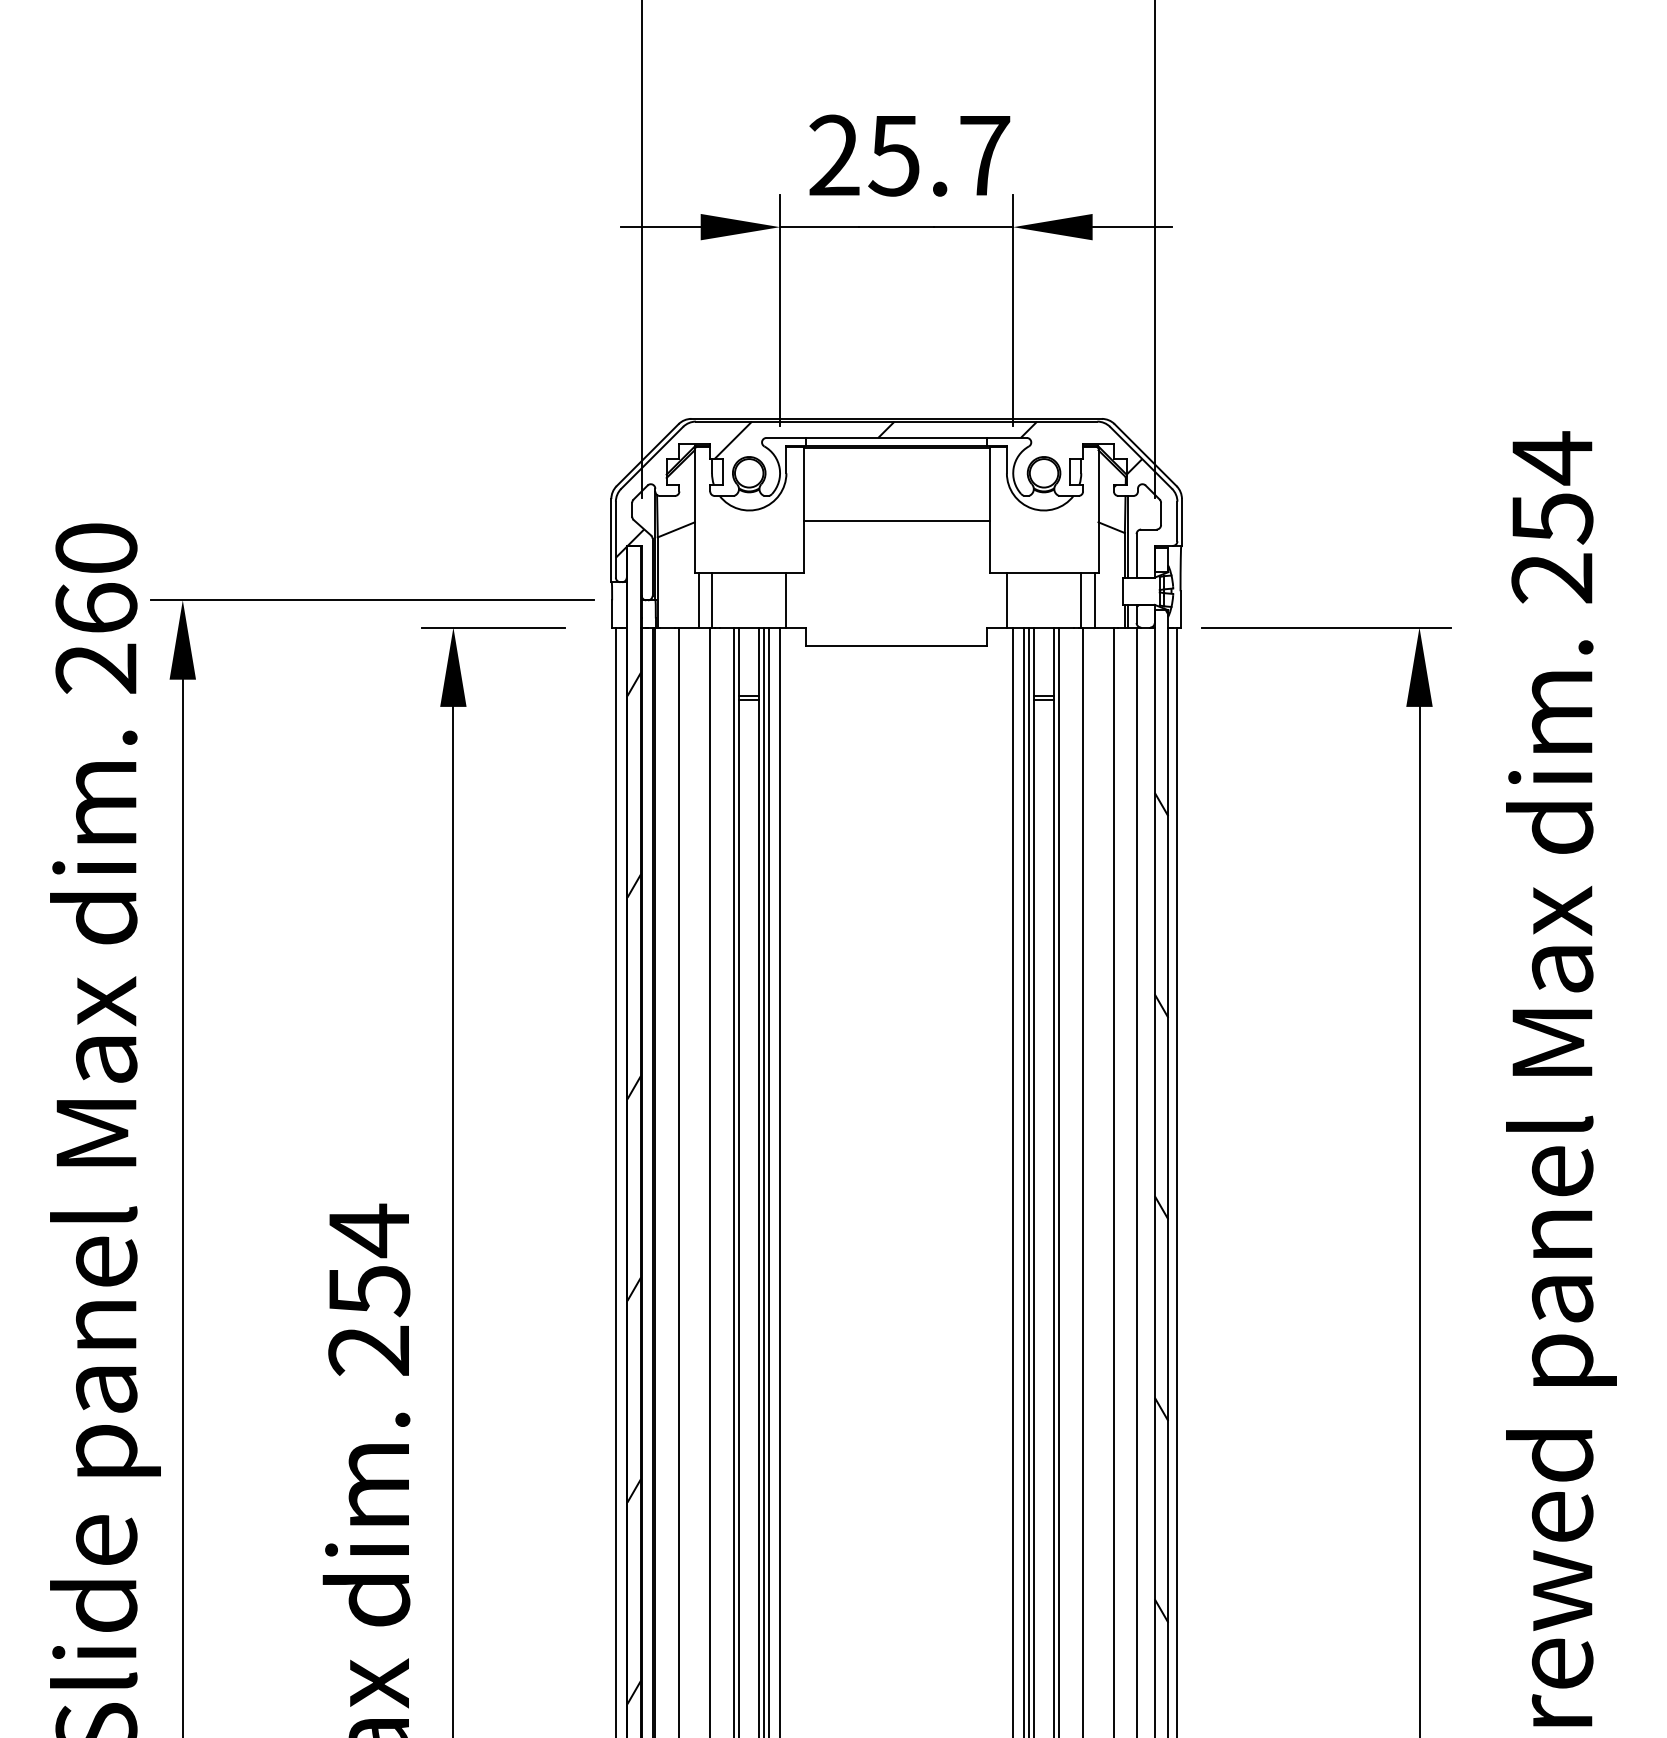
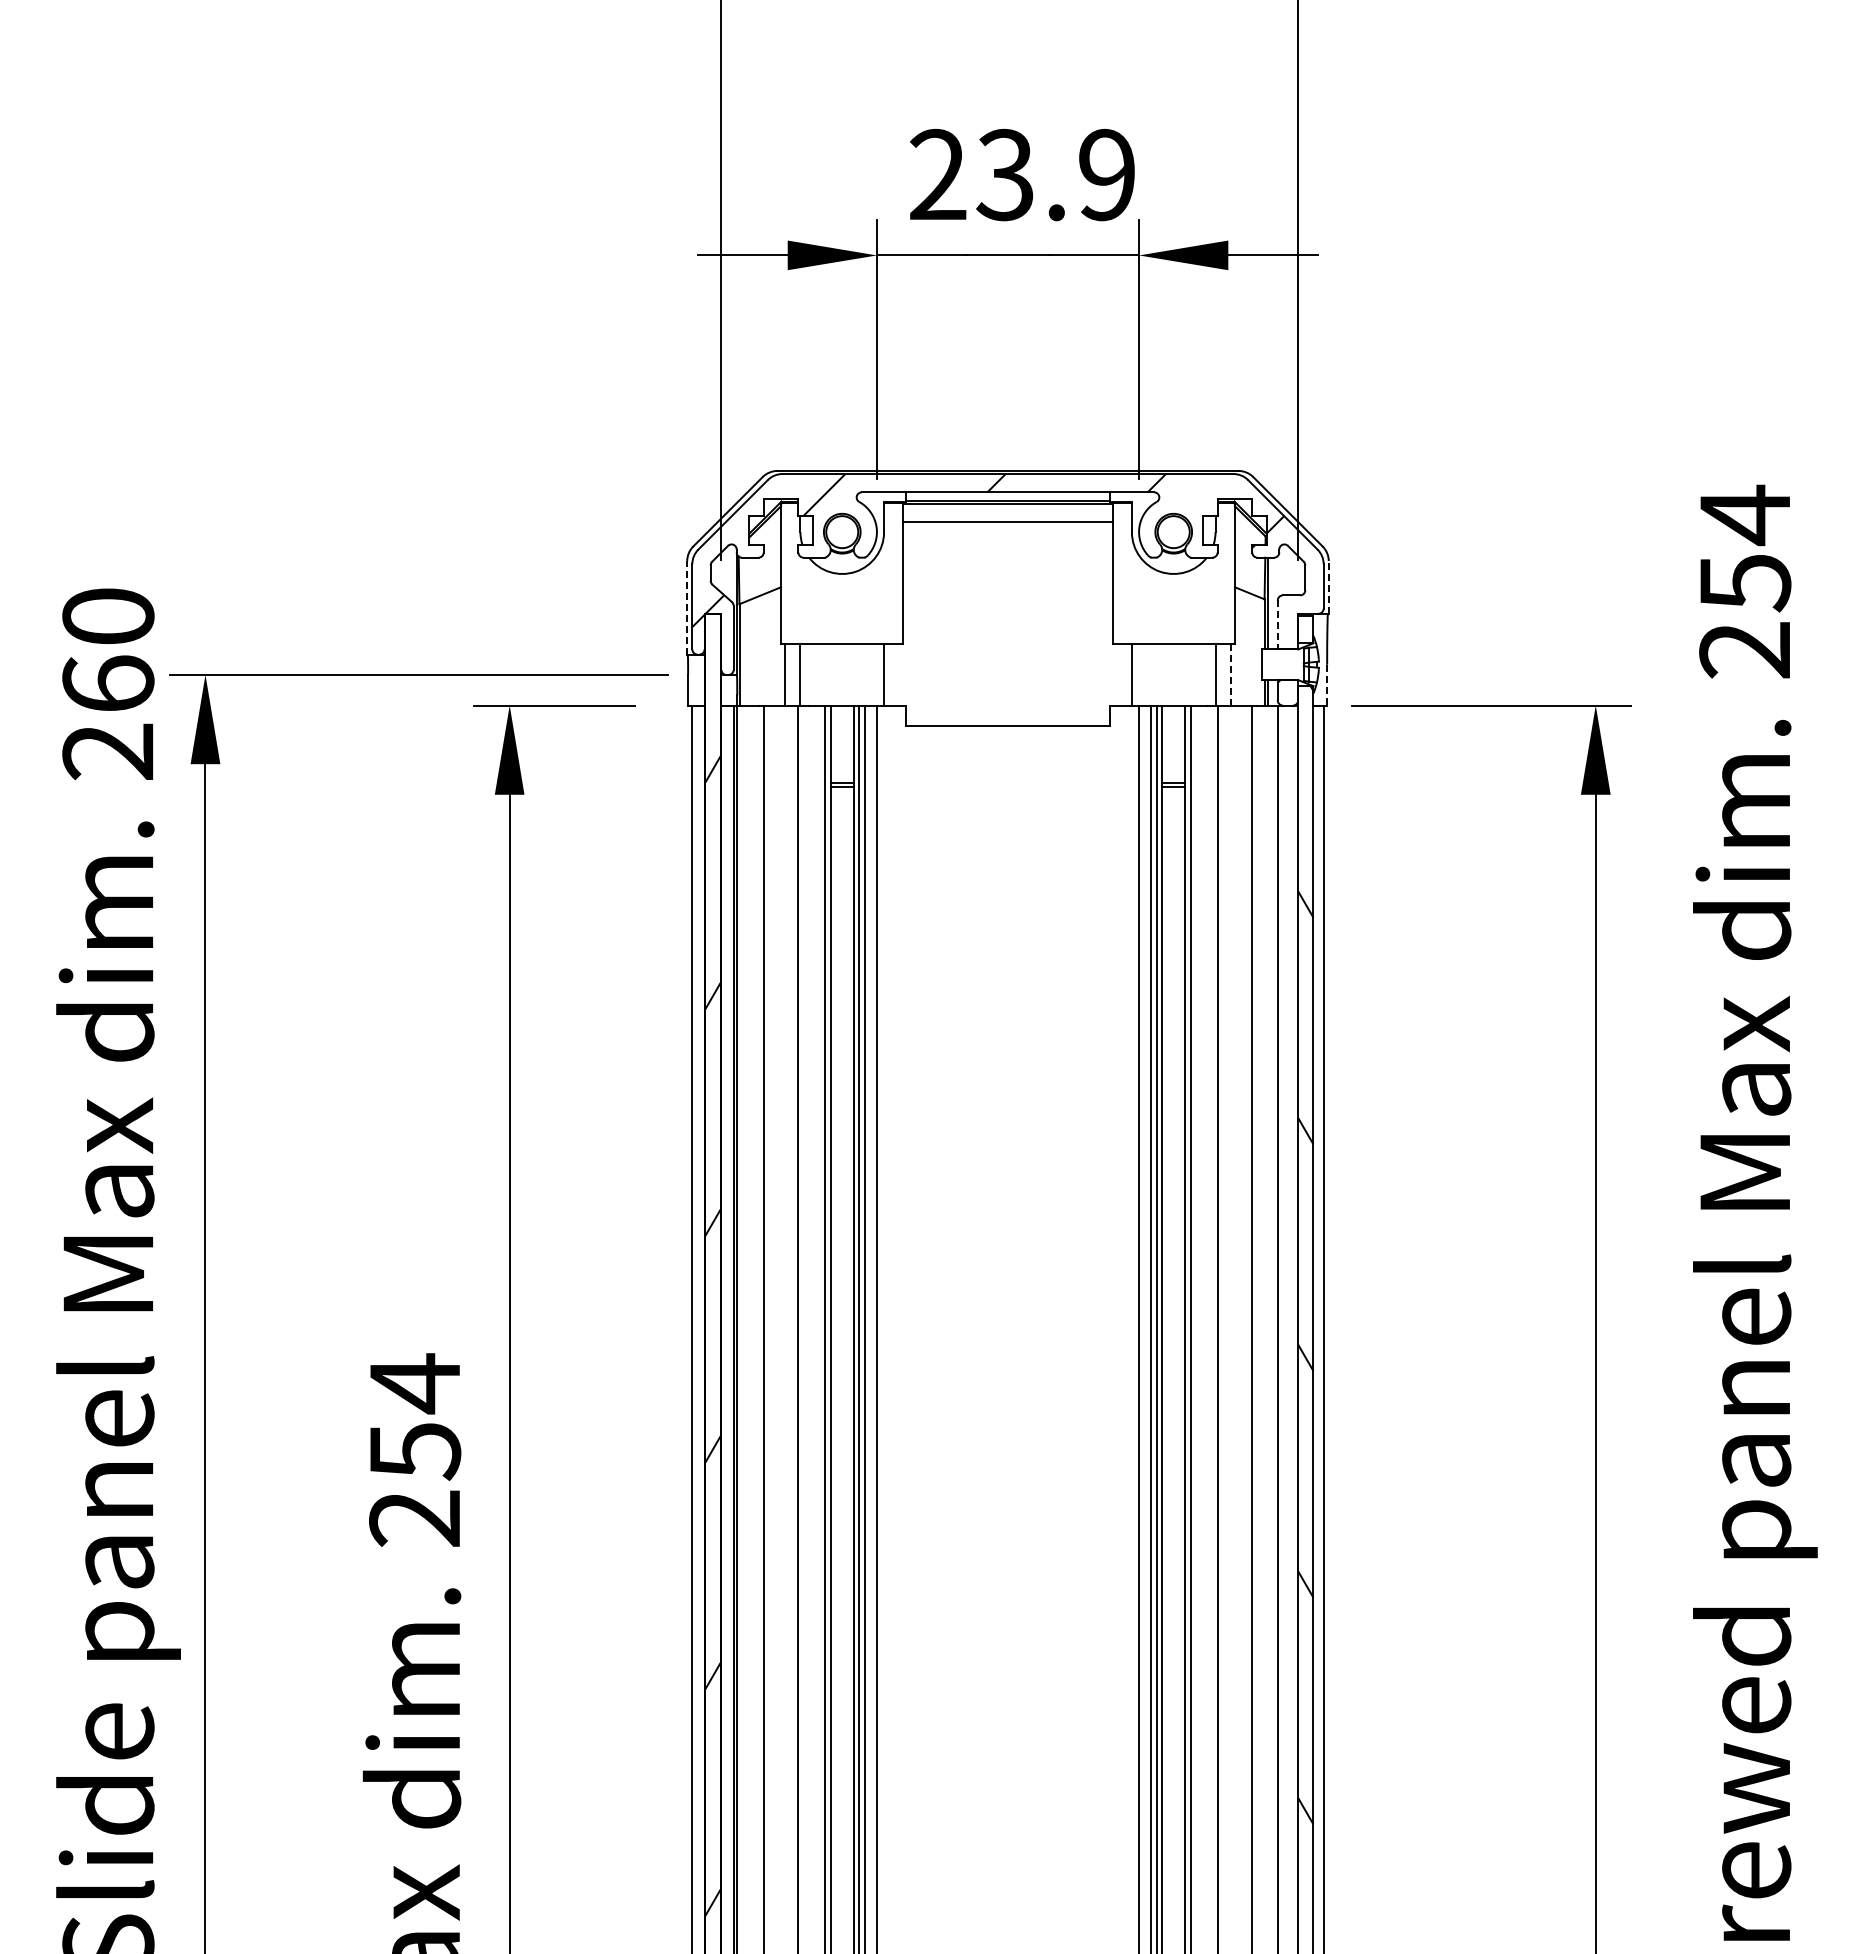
text: (938, 155) -> (1055, 174), 25.7 -> 23.9
line: (896, 520) -> (1007, 521), moved
line: (1181, 521) -> (1328, 586), solid -> dashed
line: (611, 540) -> (687, 607), solid -> dashed
line: (1136, 556) -> (1277, 625), solid -> dashed
line: (1094, 599) -> (1230, 674), solid -> dashed
line: (1180, 609) -> (1327, 685), solid -> dashed

